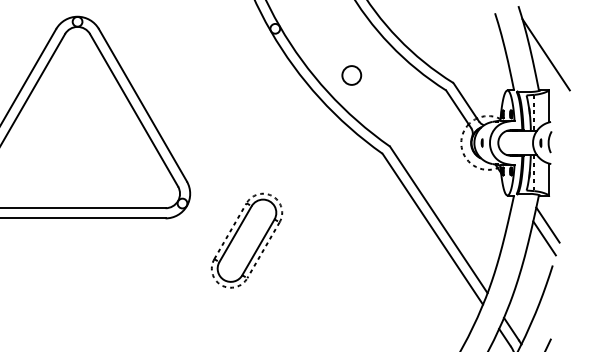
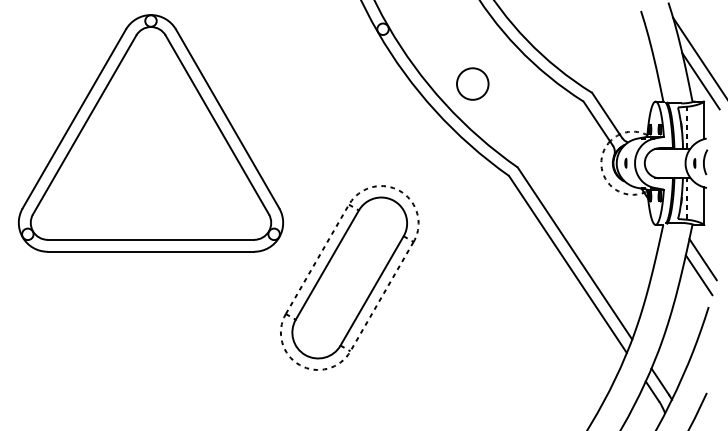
line: (545, 73) -> (700, 81), added
circle: (351, 75) -> (472, 83), size x1.43
part: (246, 240) -> (349, 277), size x1.67

